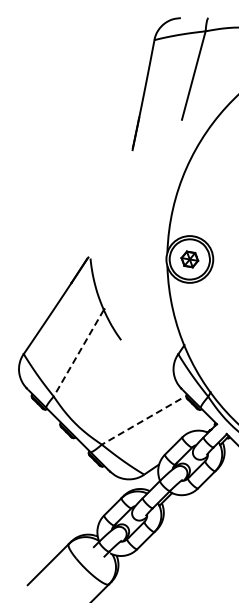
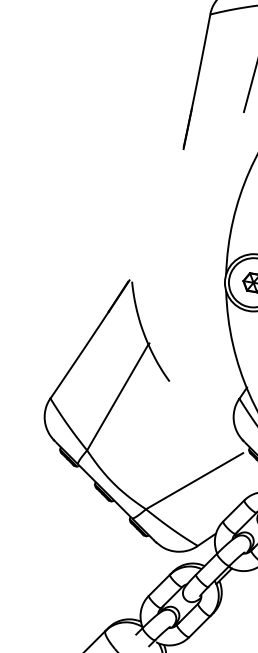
line: (78, 353) -> (117, 397), dashed -> solid
line: (141, 421) -> (194, 480), dashed -> solid

